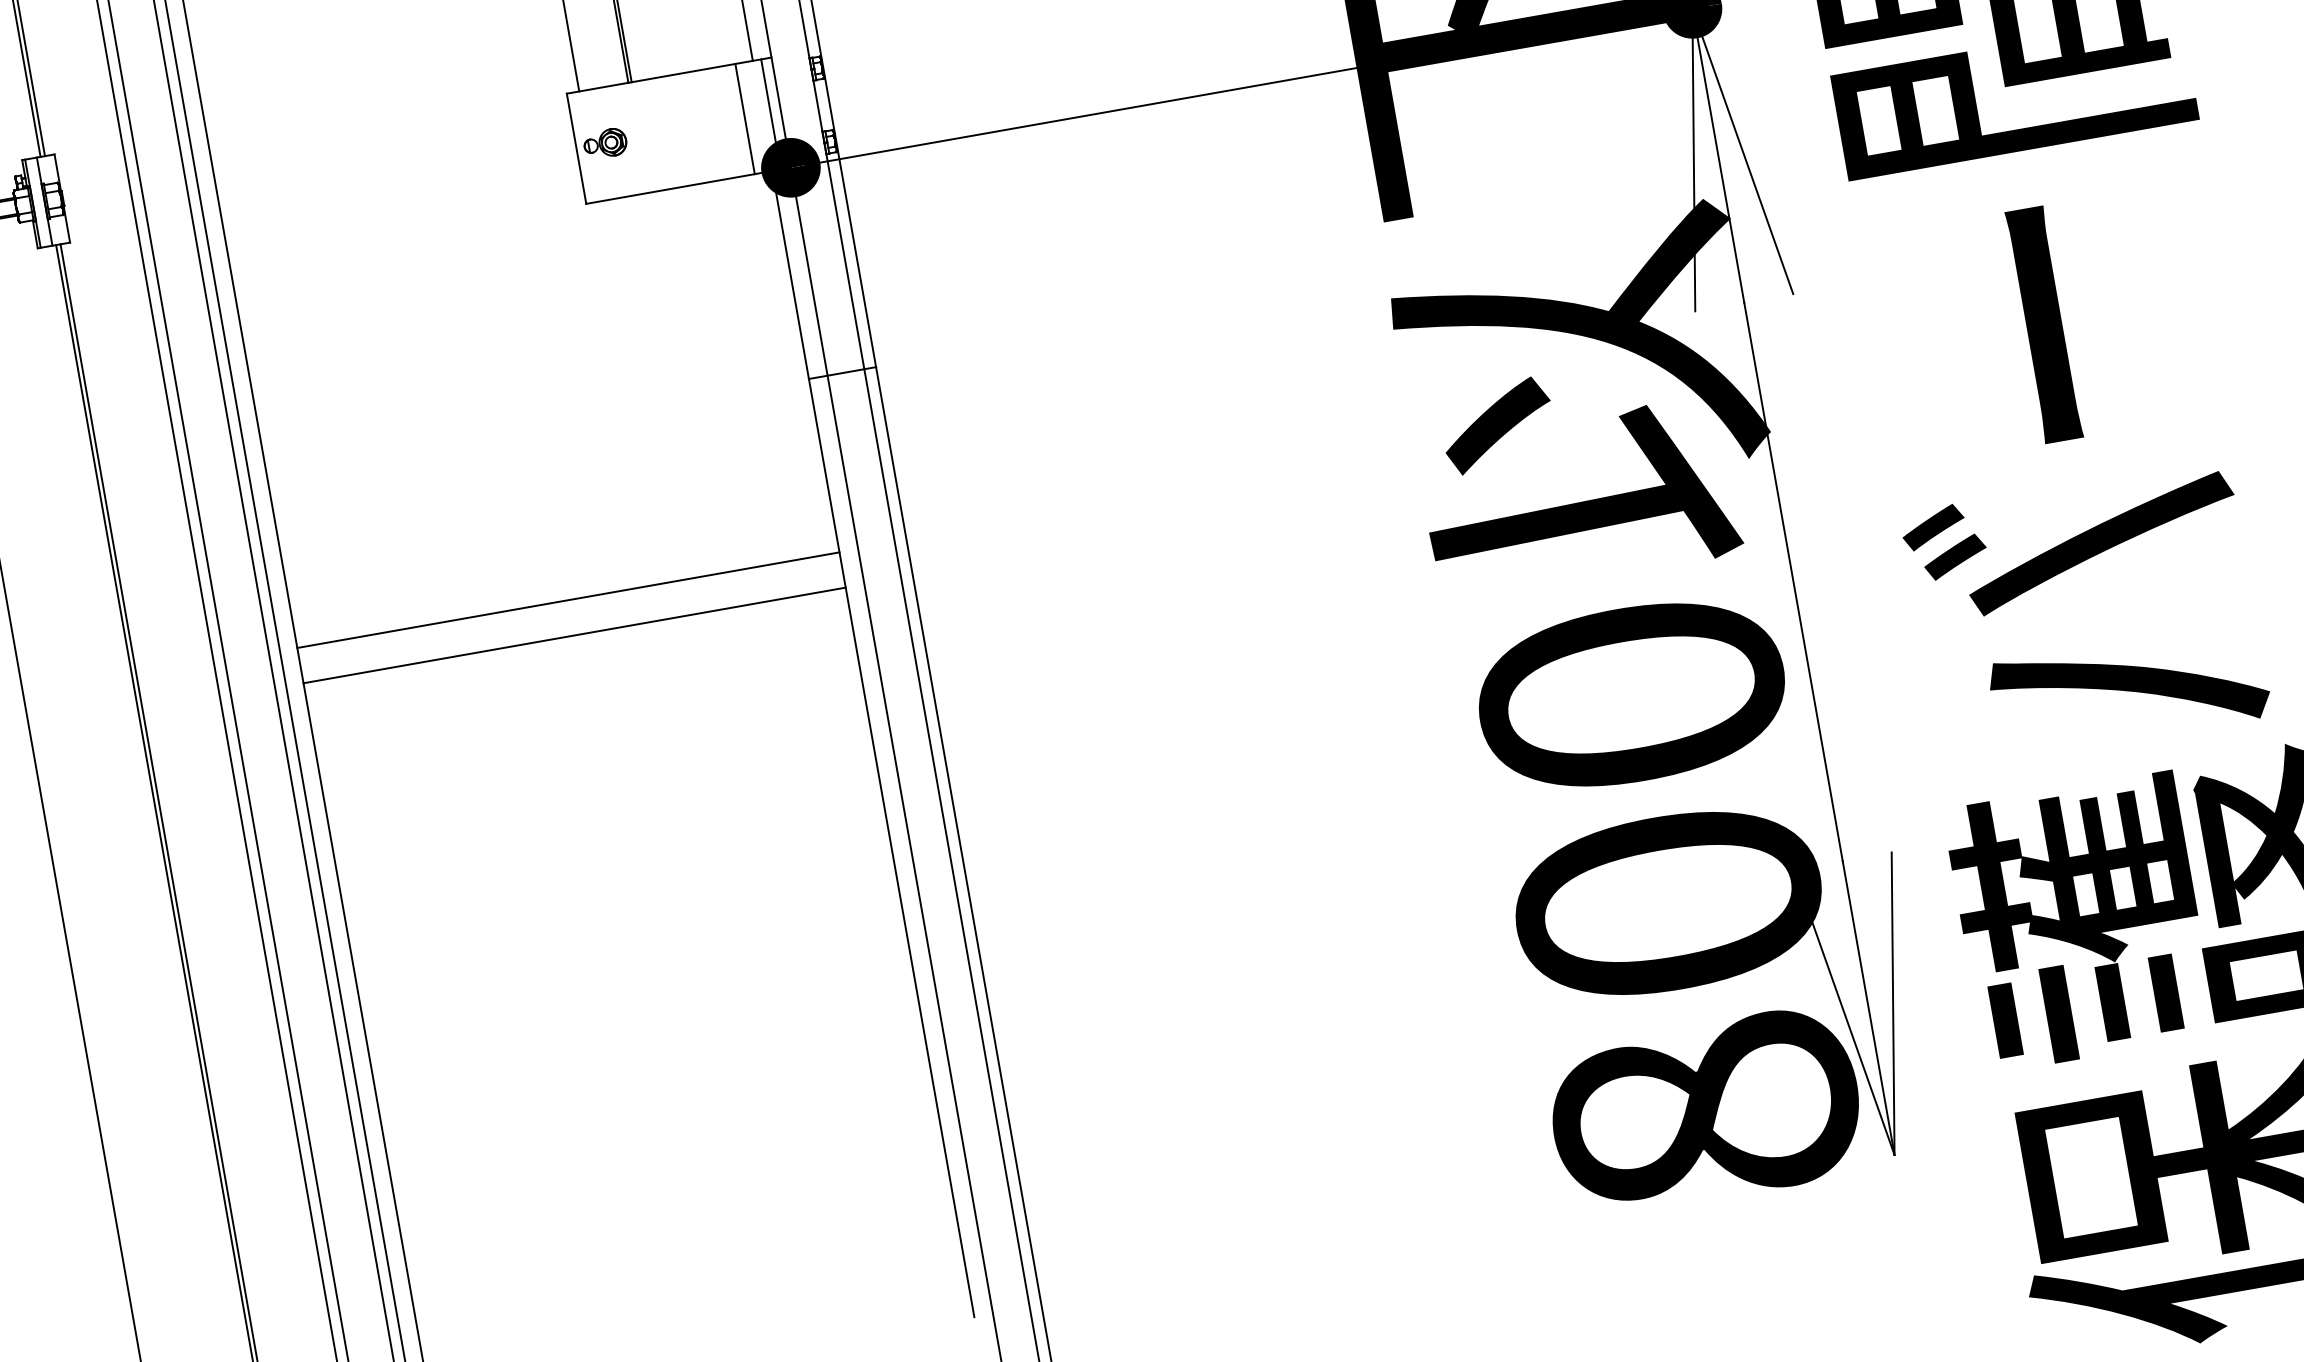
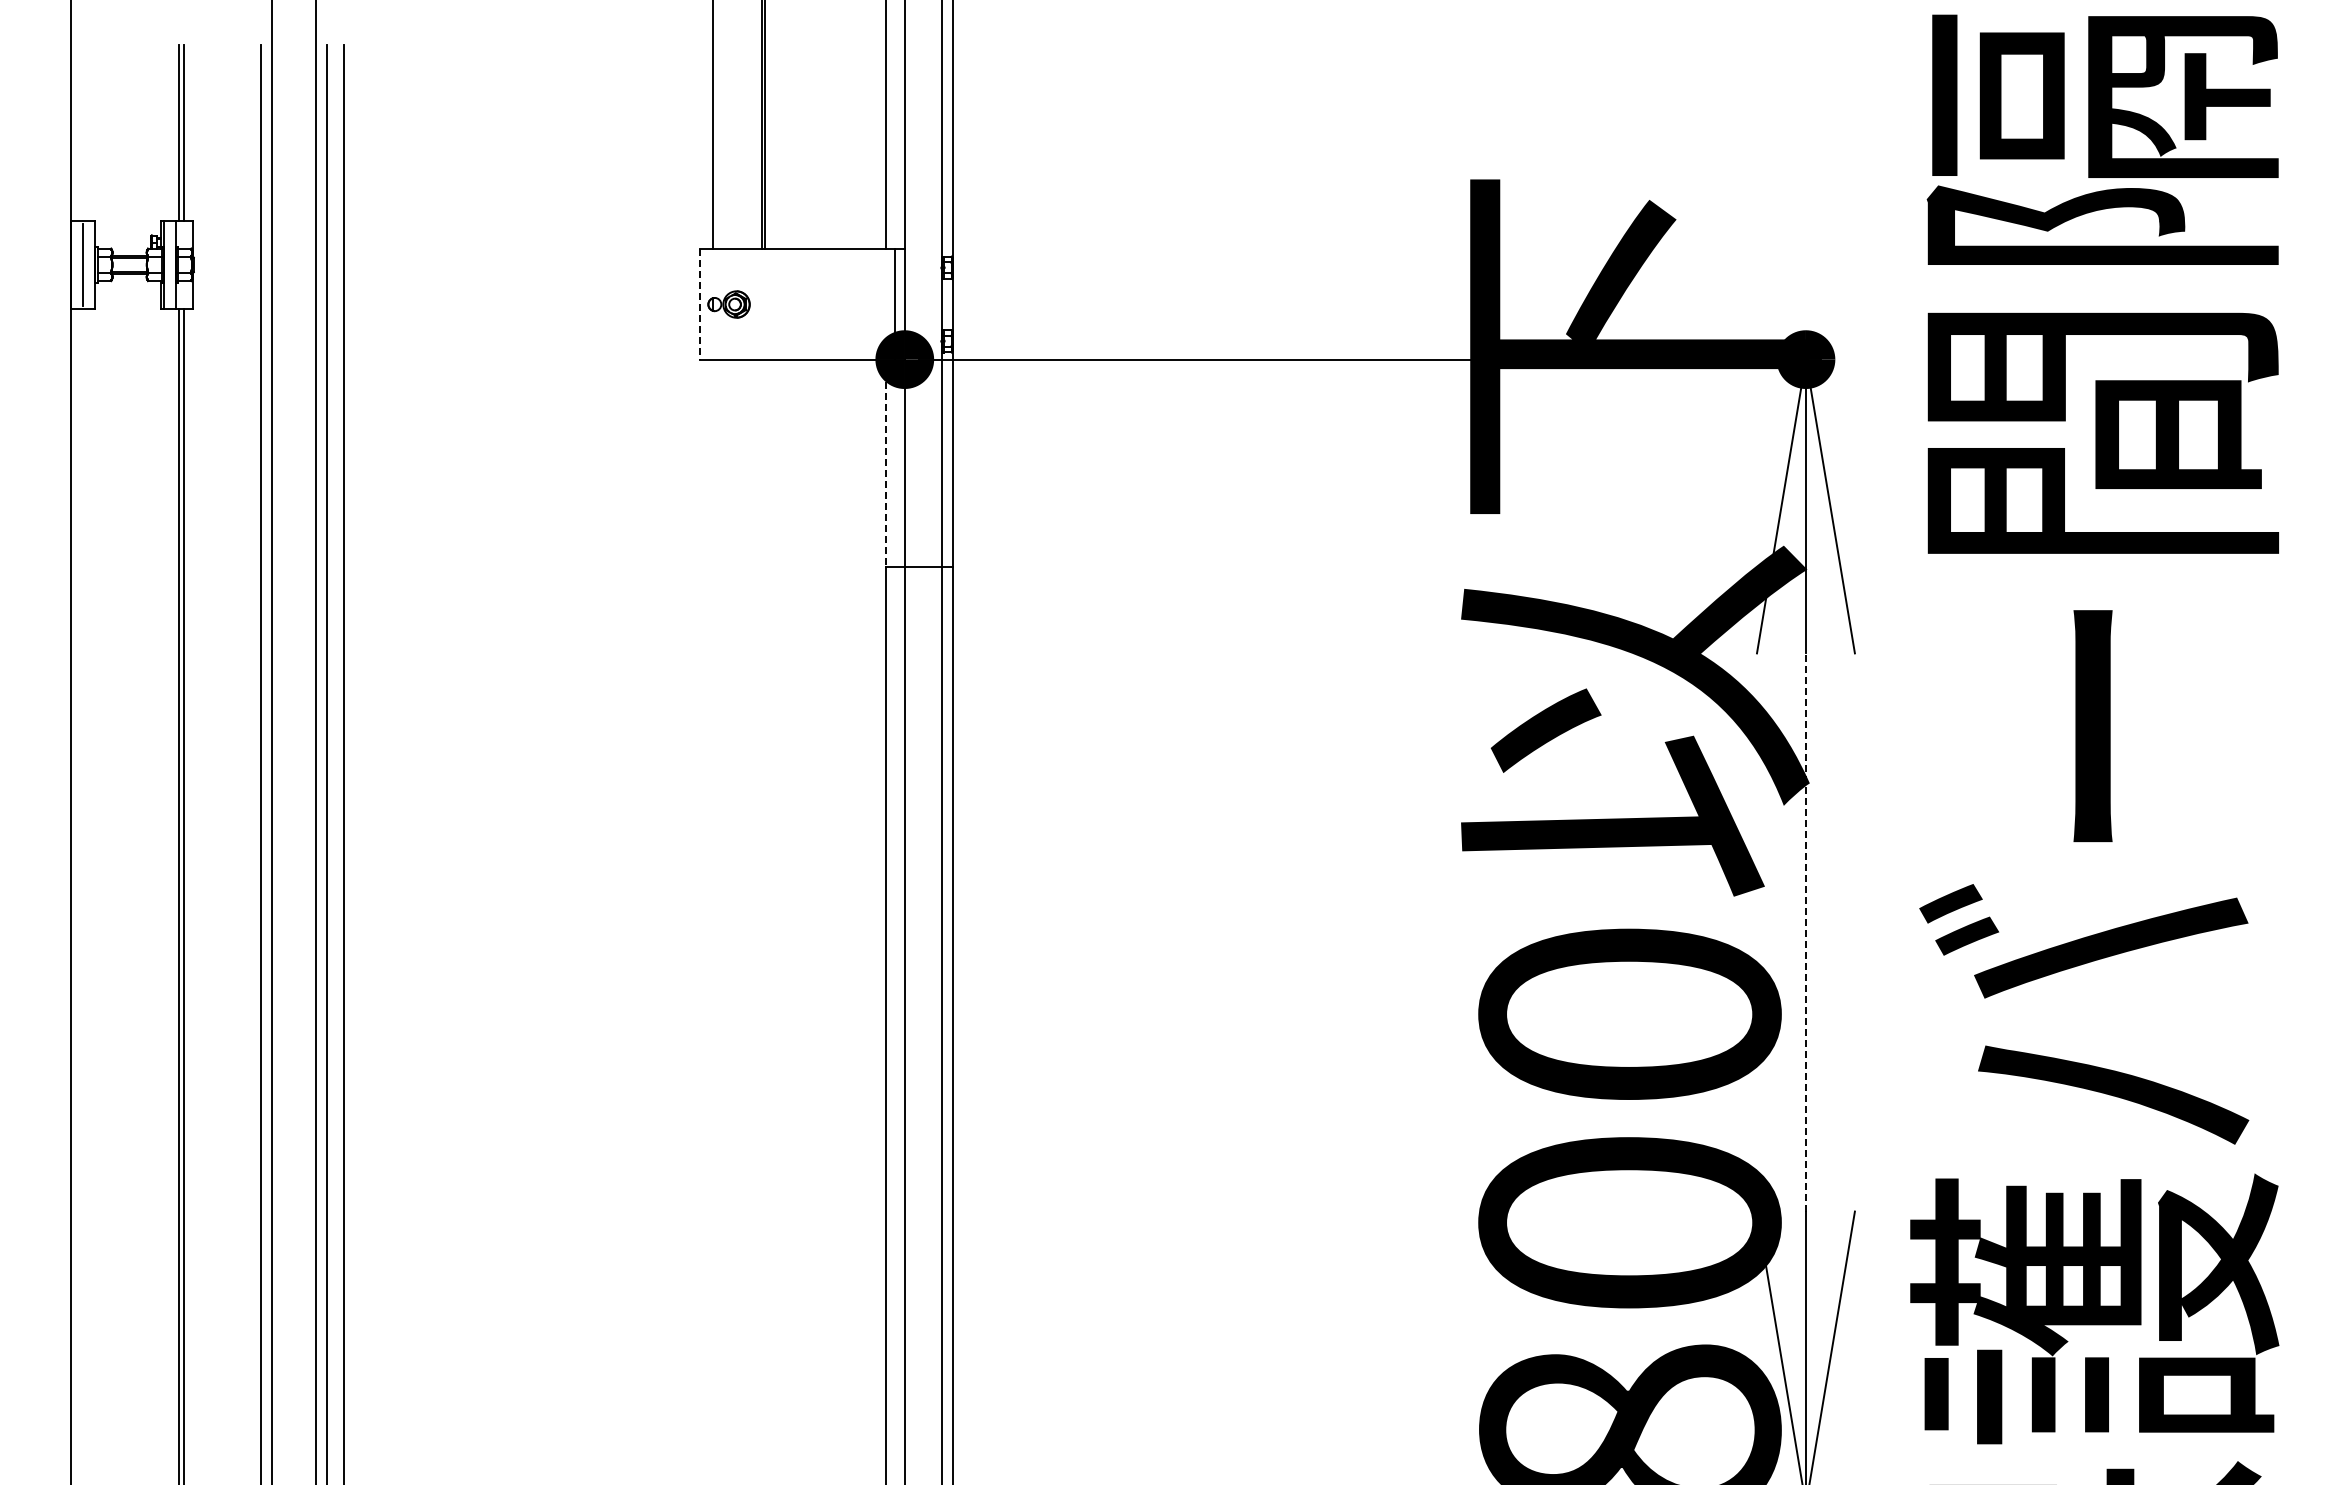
line: (744, 119) -> (868, 304), removed
line: (577, 149) -> (700, 305), solid -> dashed
line: (790, 274) -> (886, 463), solid -> dashed
line: (1792, 580) -> (1805, 931), solid -> dashed
line: (568, 599) -> (615, 740), removed
line: (575, 635) -> (615, 776), removed

